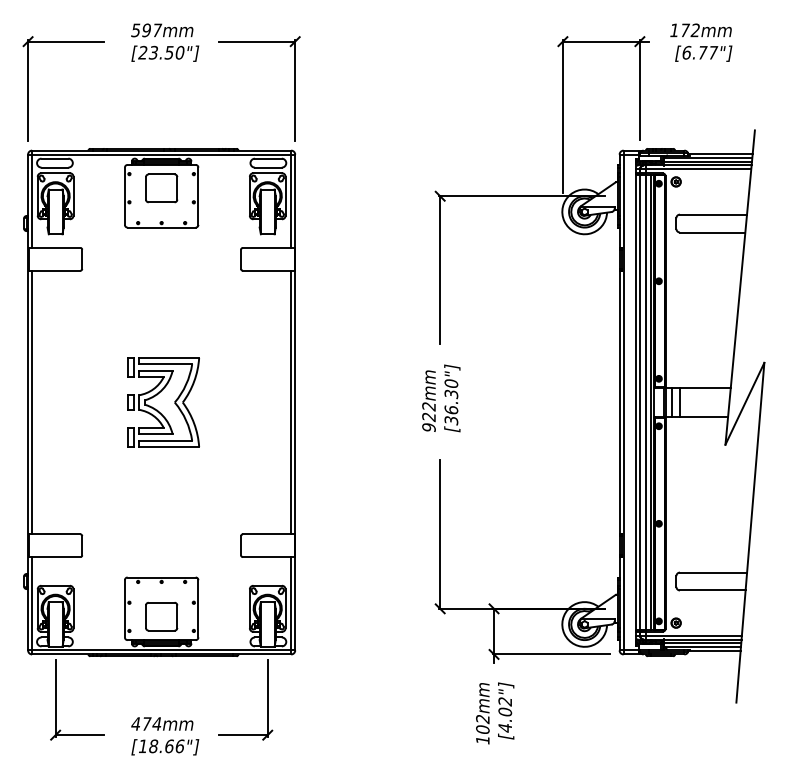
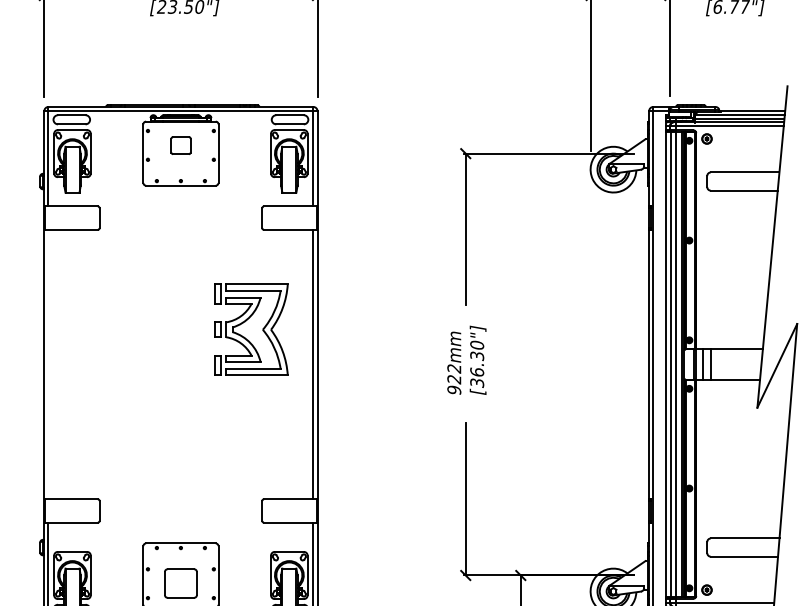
part: (161, 188) -> (180, 145), size x0.6
part: (157, 395) -> (245, 322), moved
line: (32, 402) -> (48, 364), removed

